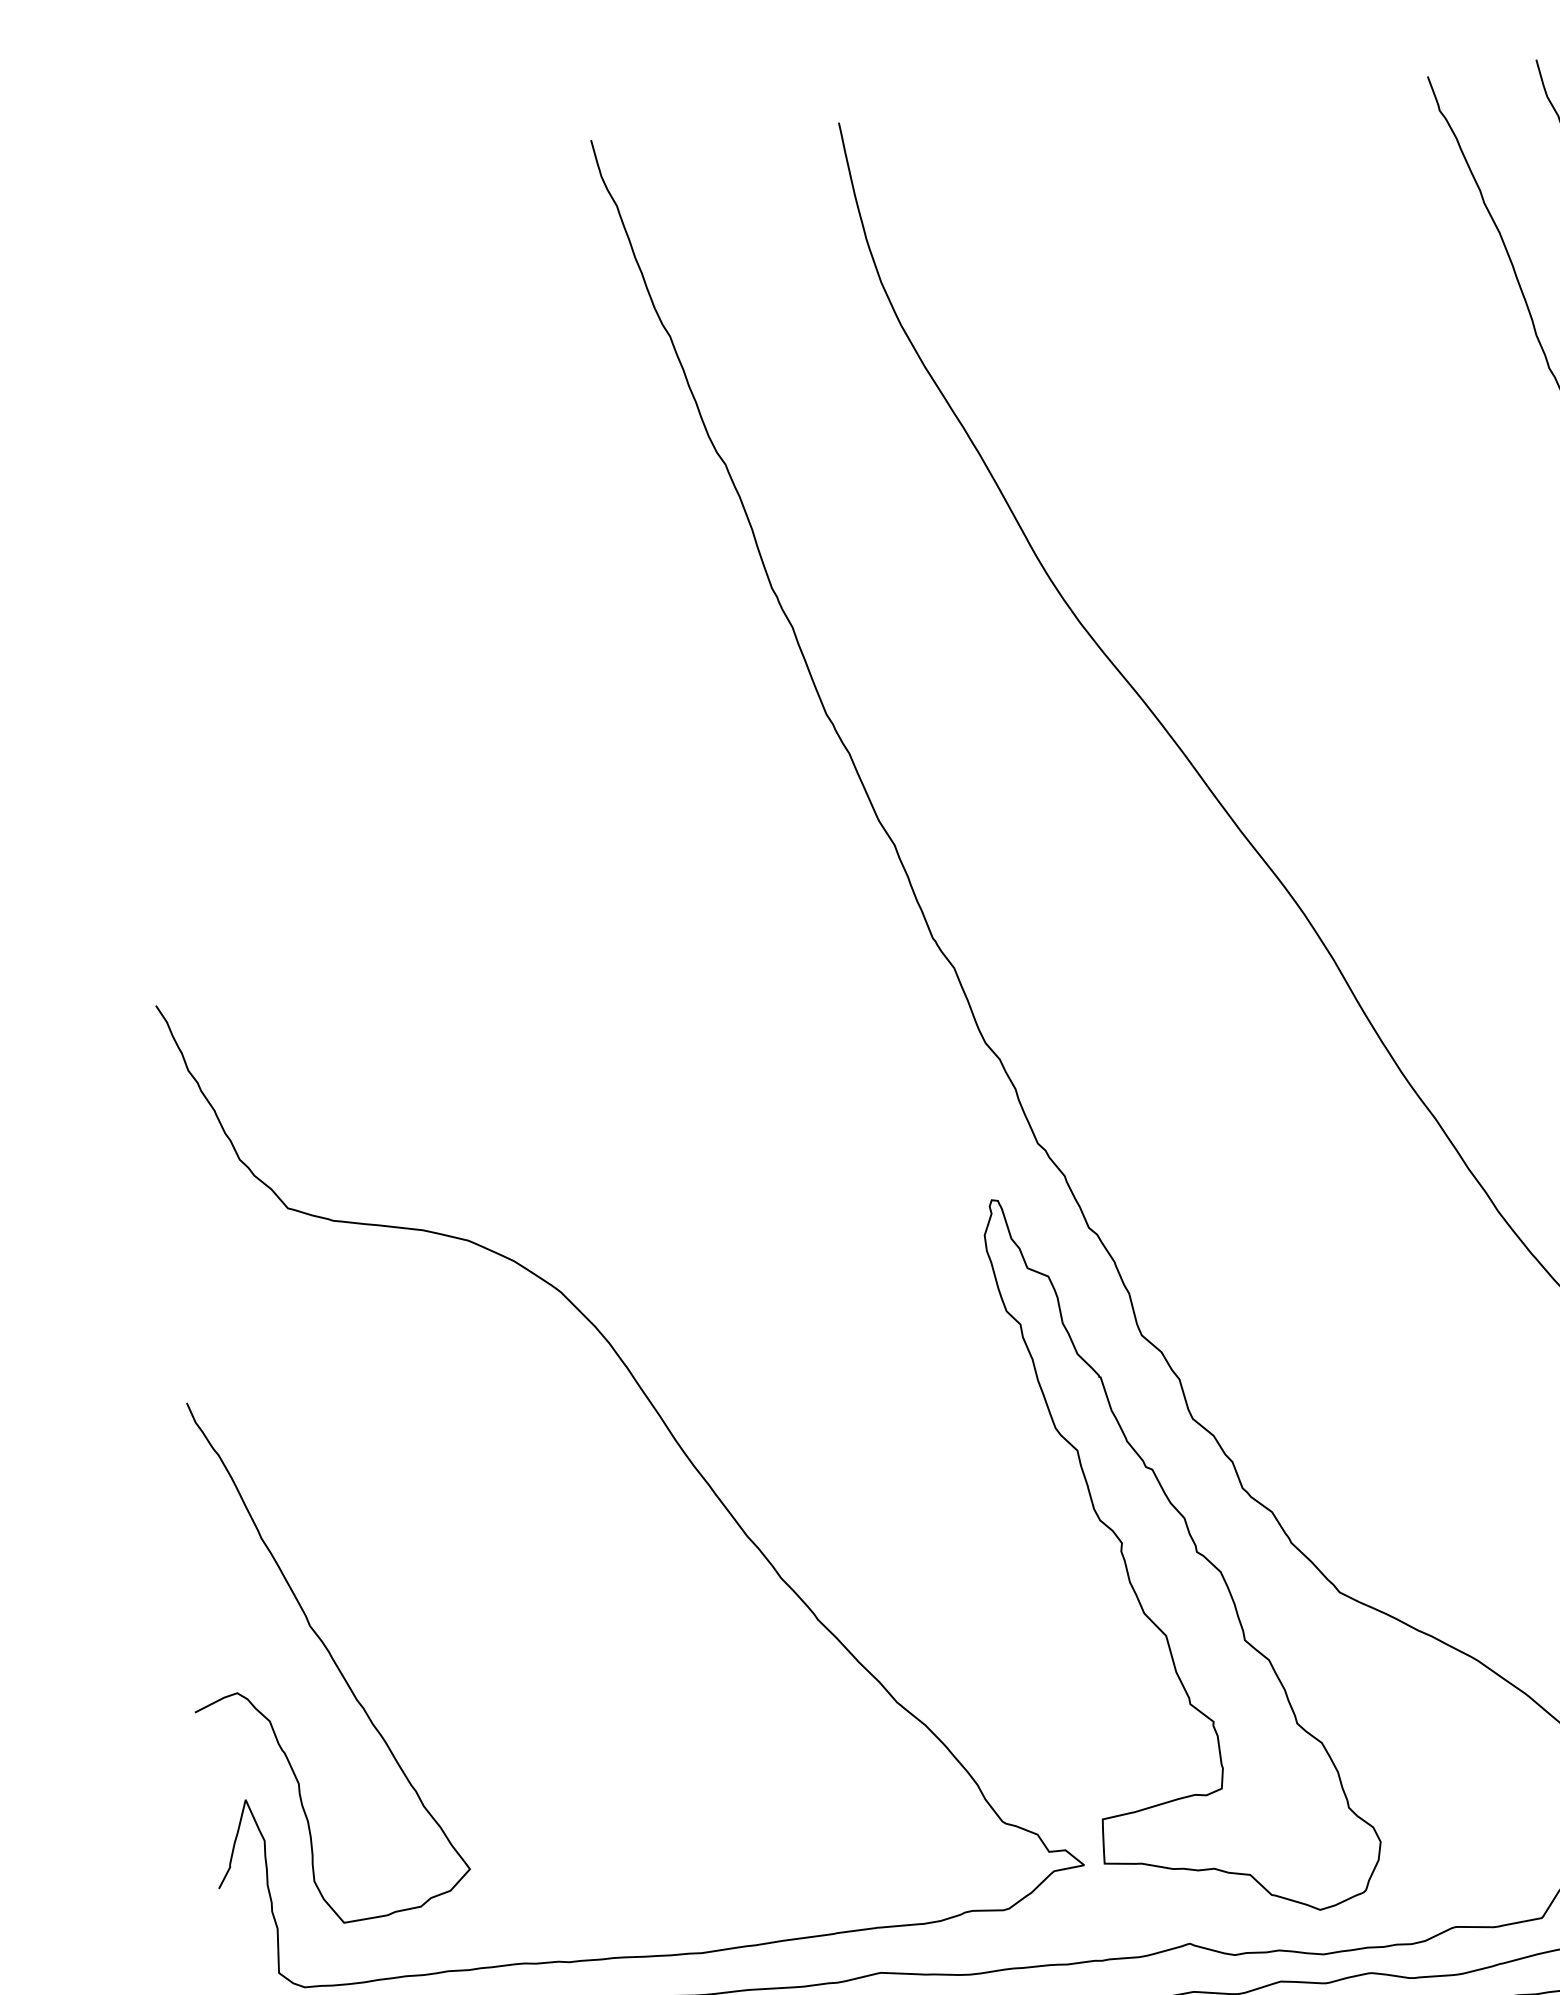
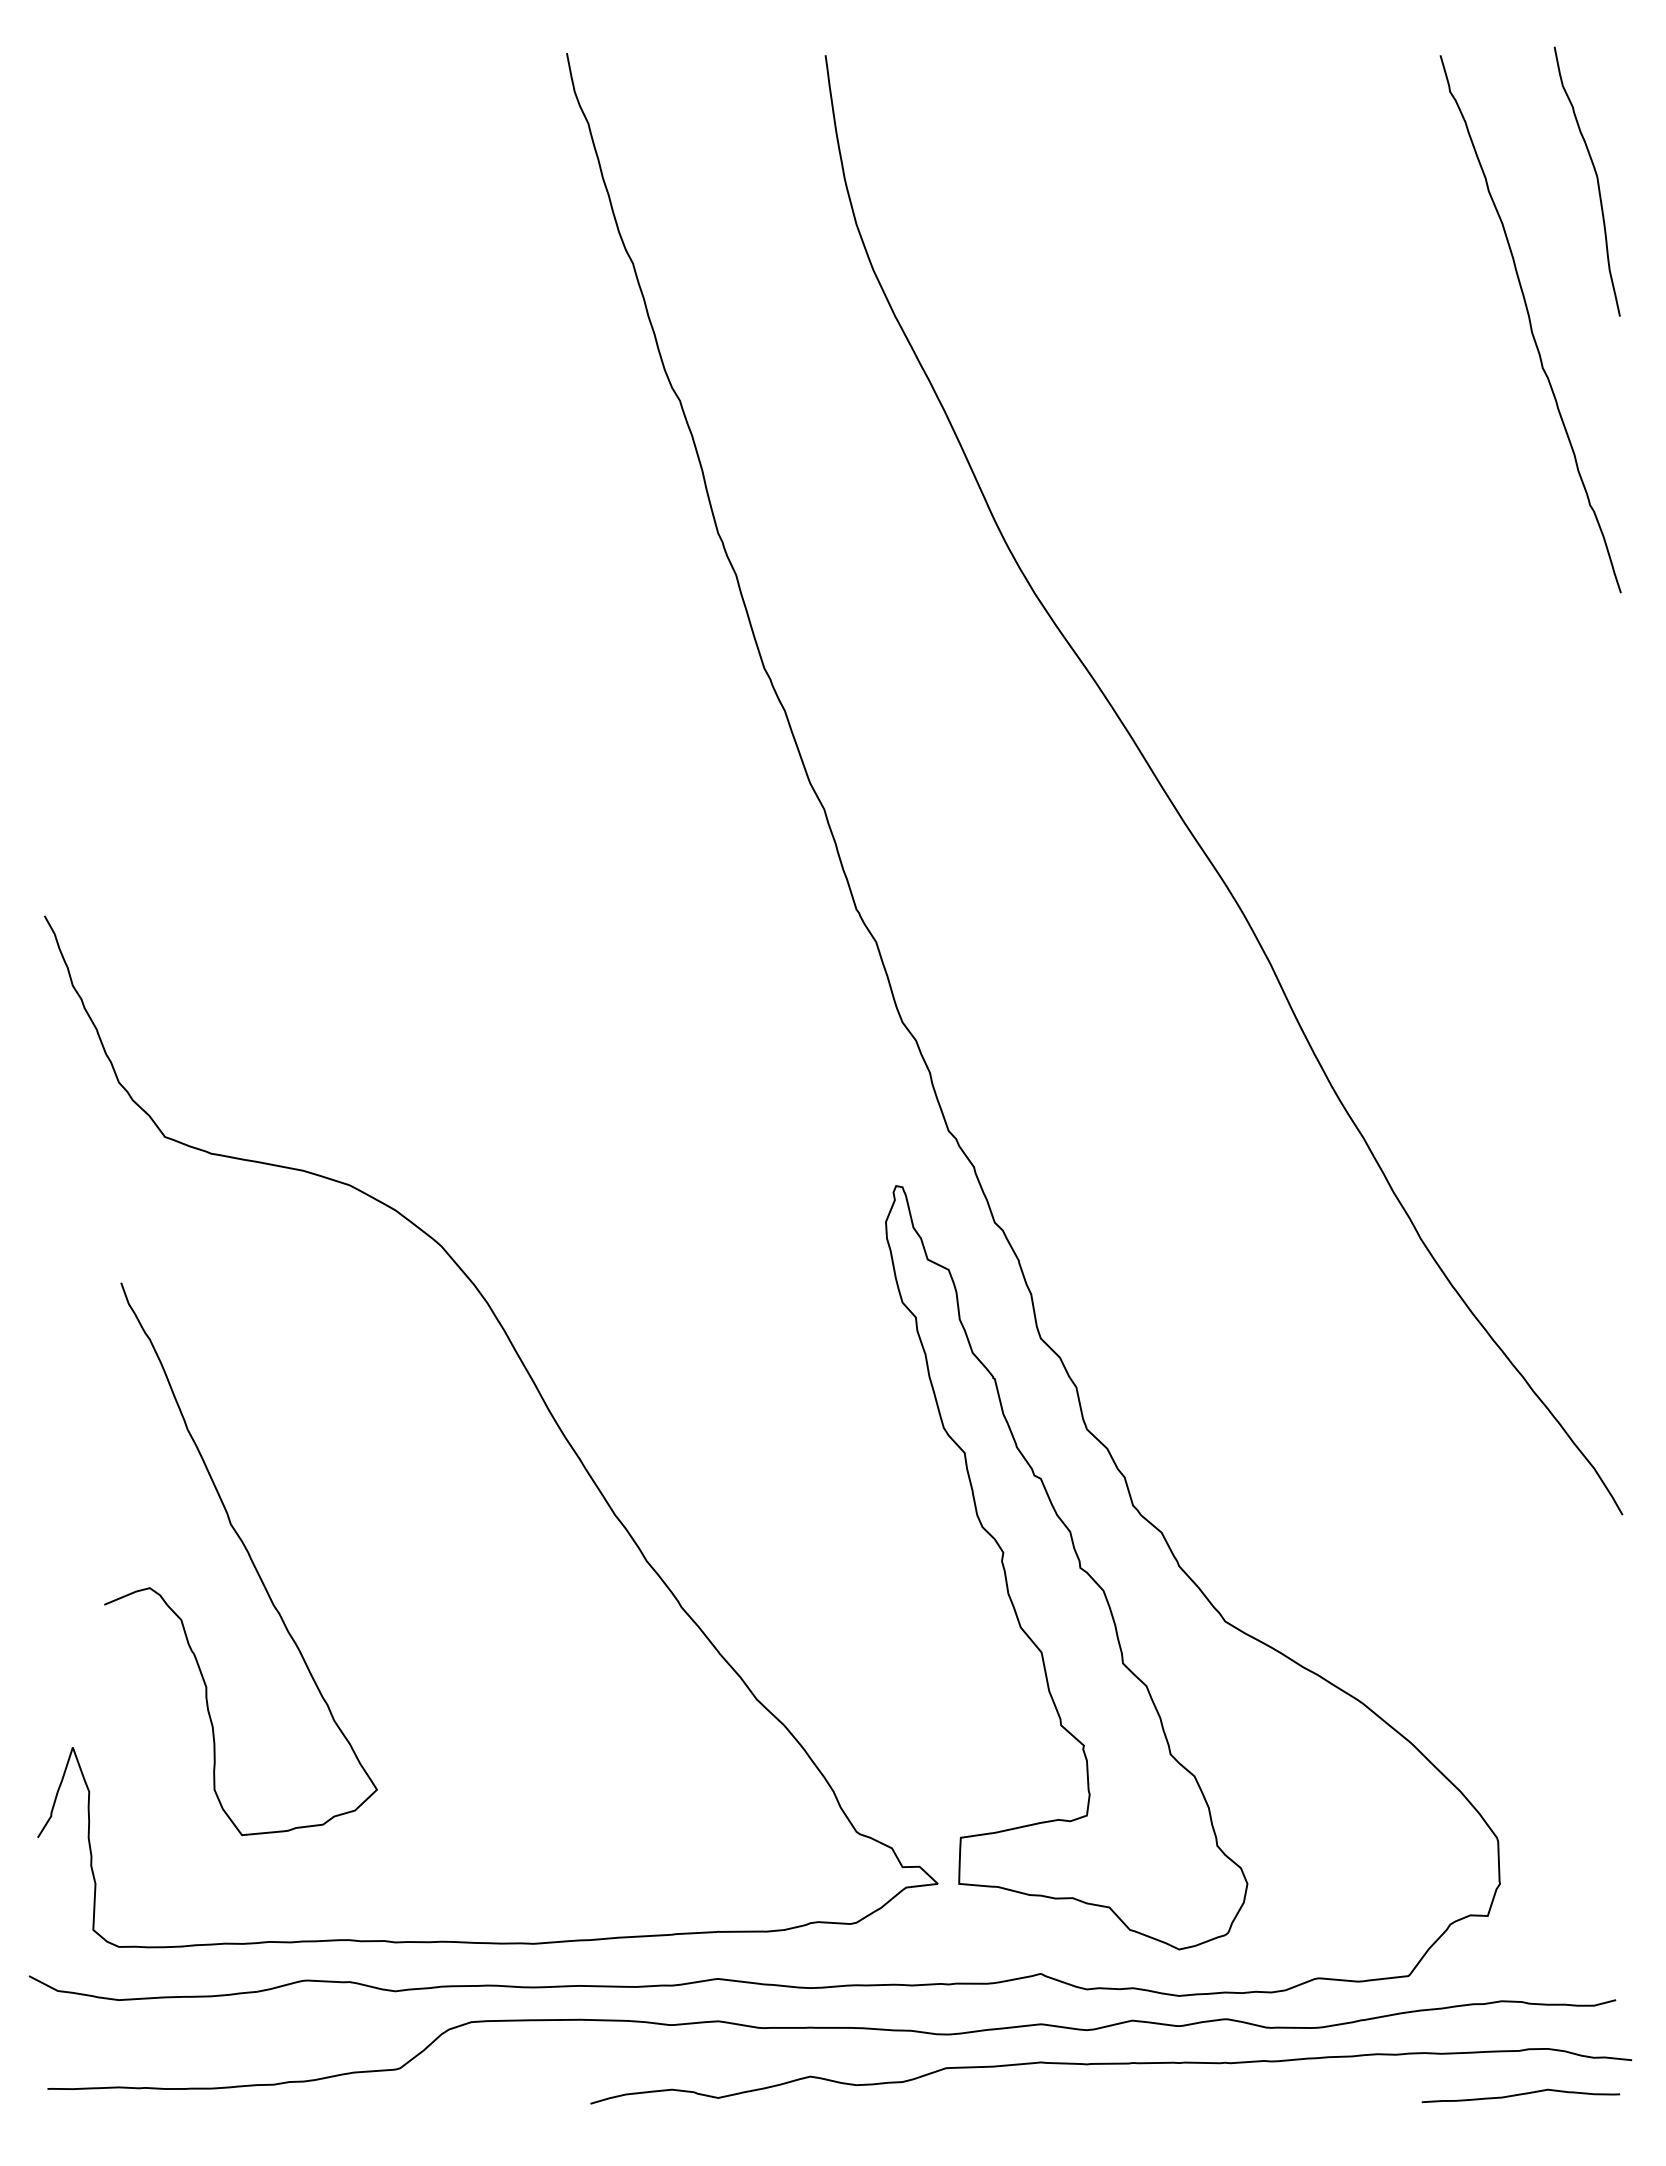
curve: (329, 1654) -> (248, 1555), moved

